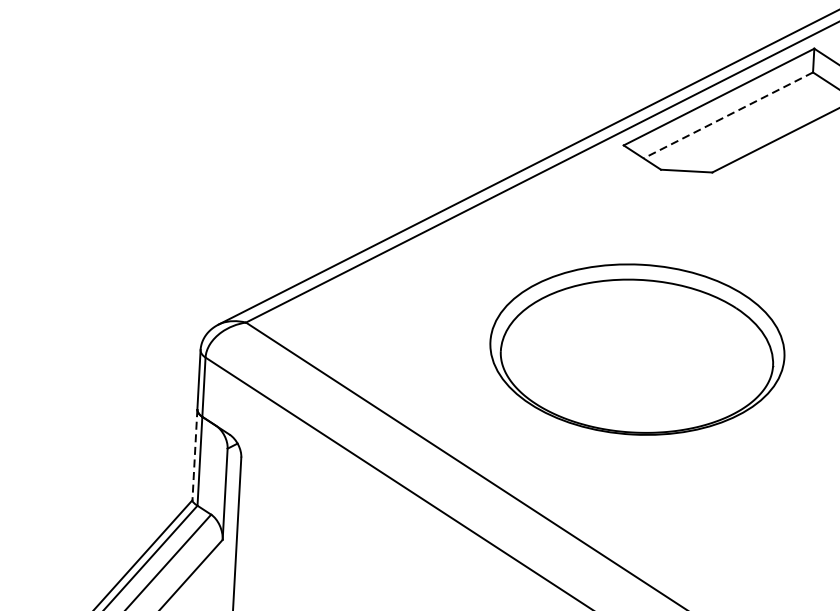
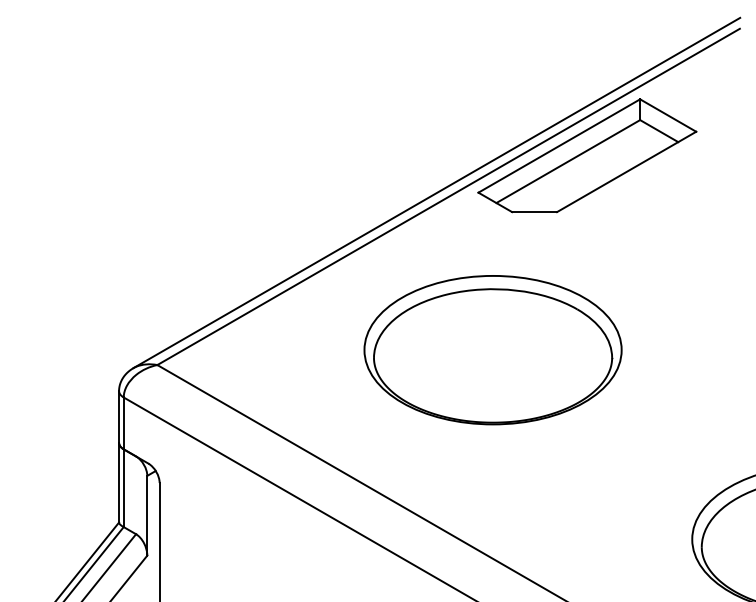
line: (728, 115) -> (568, 161), dashed -> solid
part: (636, 349) -> (492, 350), moved
line: (195, 454) -> (119, 482), dashed -> solid

